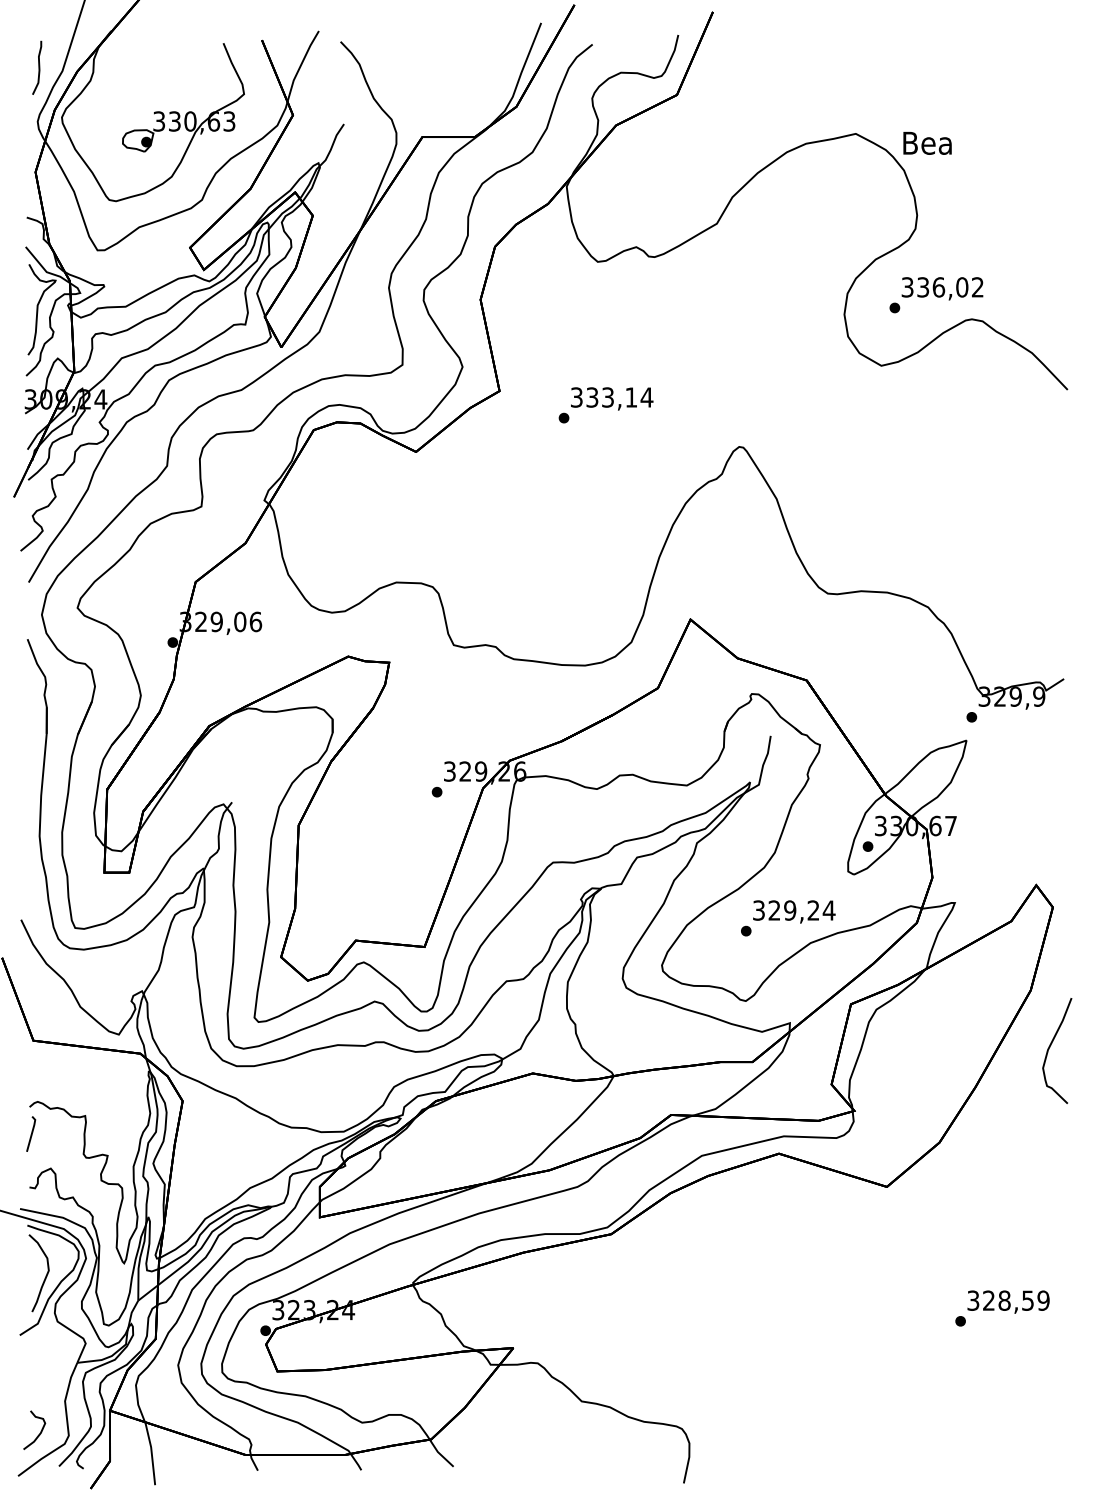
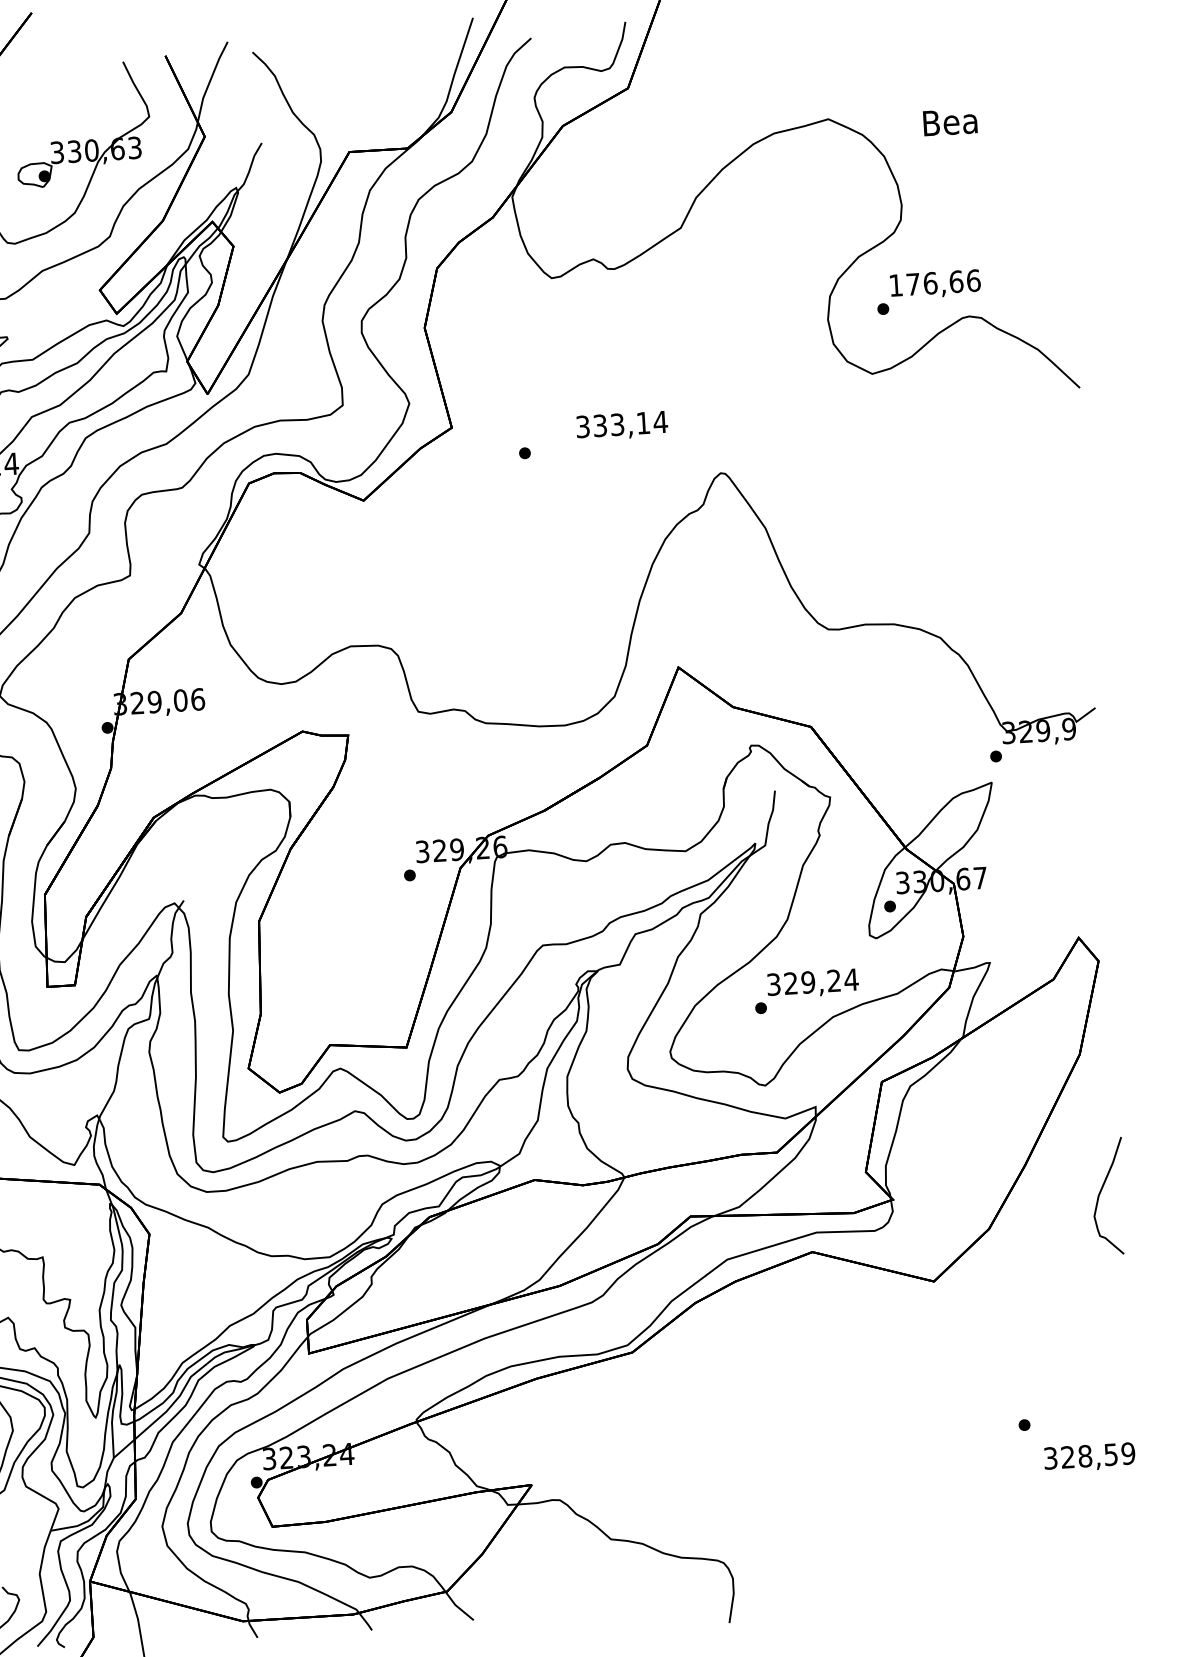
text: (927, 143) -> (950, 122), moved
text: (942, 287) -> (934, 283), 336,02 -> 176,66
text: (612, 398) -> (622, 425), moved
part: (1050, 1047) -> (1101, 1193), moved
text: (1008, 1301) -> (1089, 1456), moved

